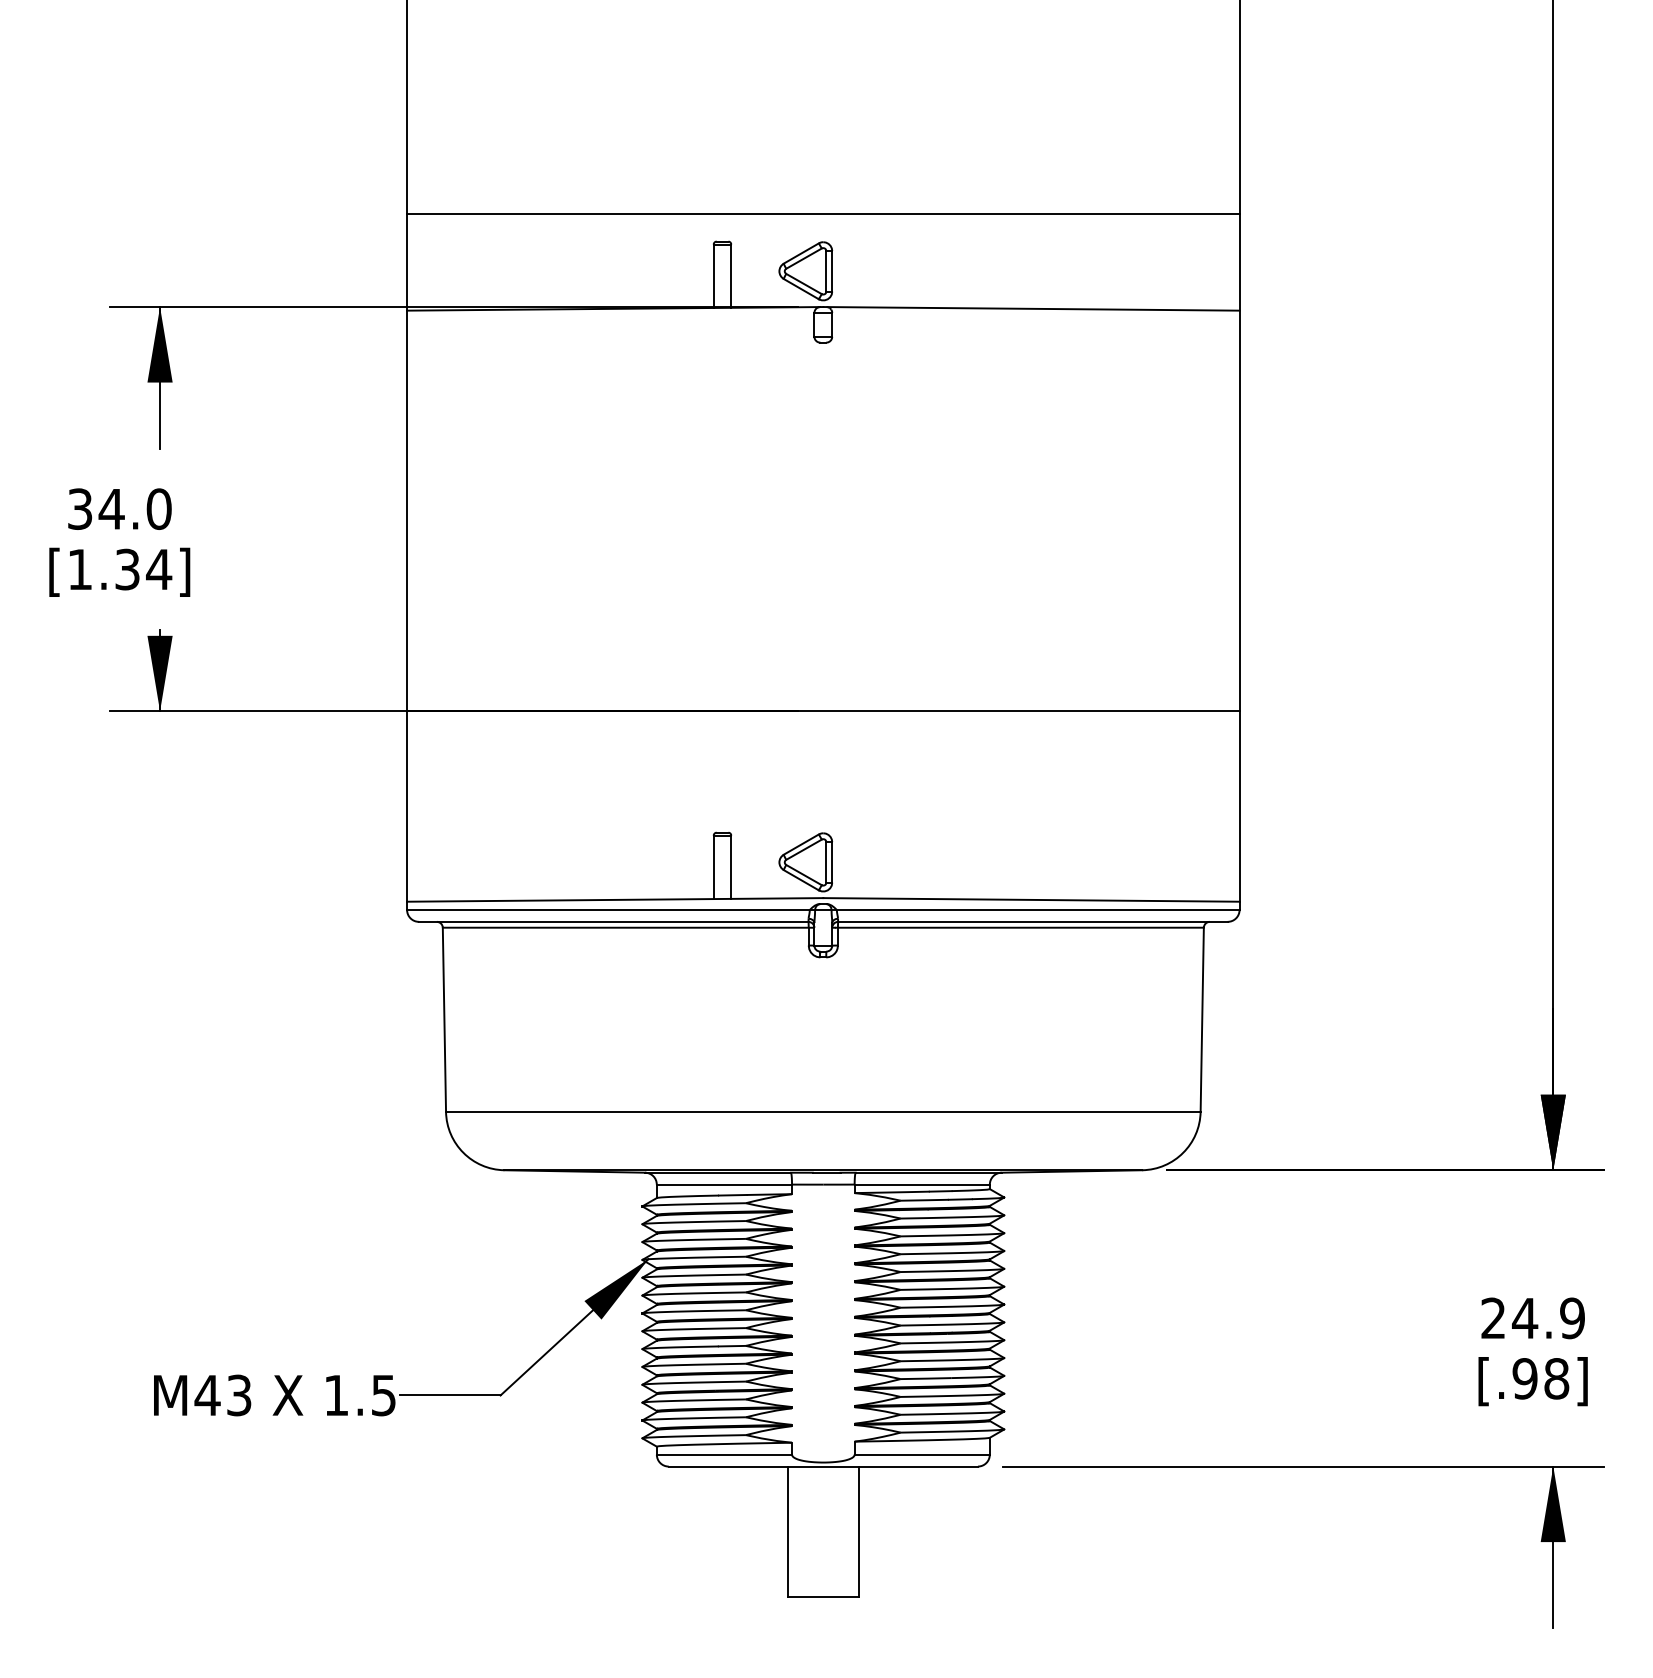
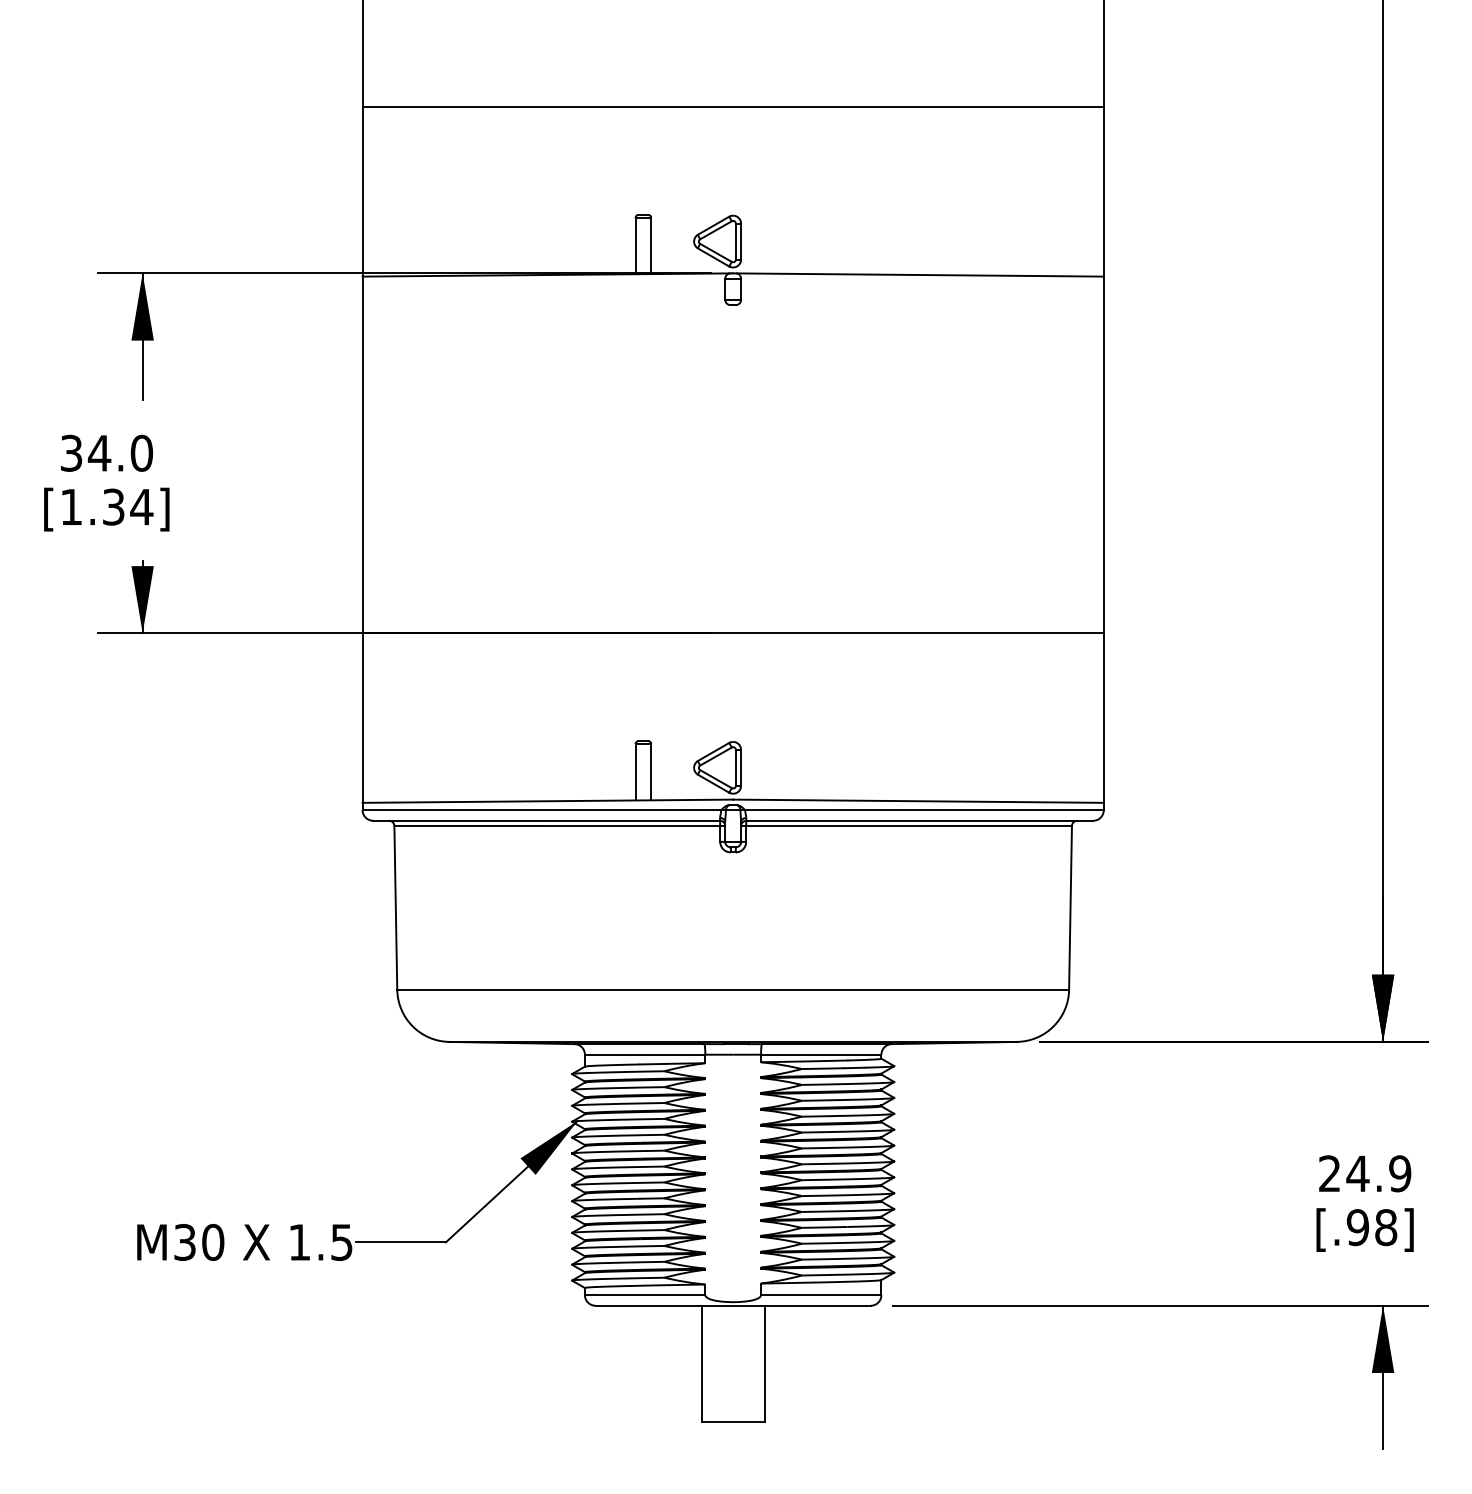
line: (822, 213) -> (732, 107), moved
text: (222, 1394) -> (198, 1241), M43 -> M30

